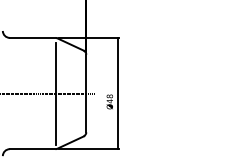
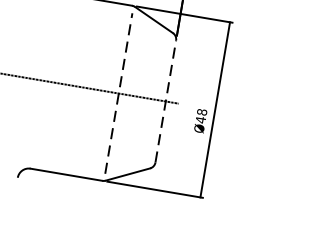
line: (56, 93) -> (118, 93), solid -> dashed
line: (86, 93) -> (166, 101), solid -> dashed

